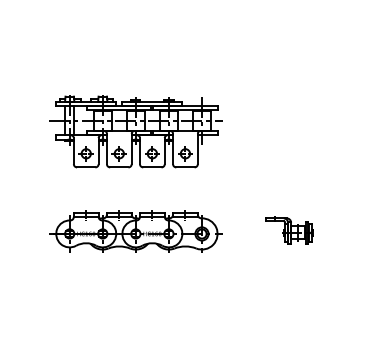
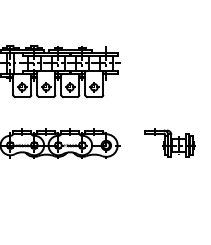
part: (289, 230) -> (169, 143), size x1.43

